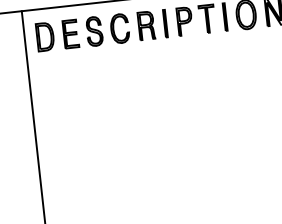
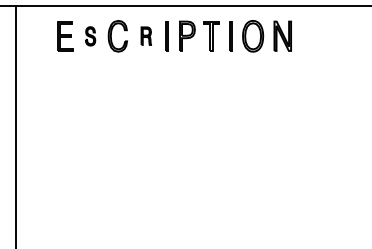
part: (146, 25) -> (146, 35), size x0.6
part: (94, 31) -> (90, 36), size x0.6
part: (44, 36) -> (37, 35), removed

